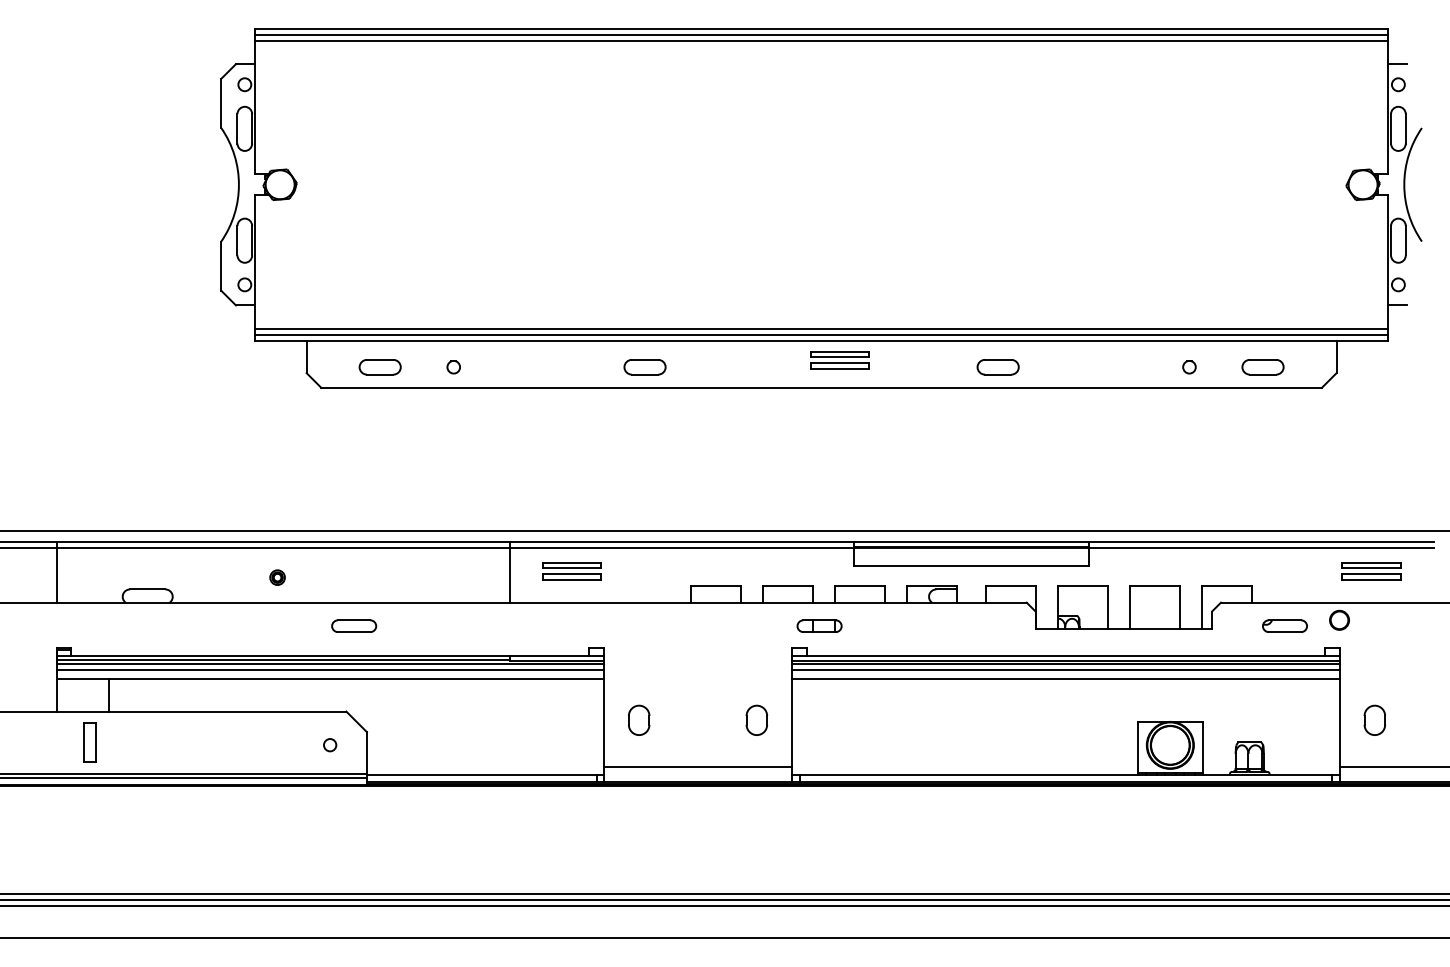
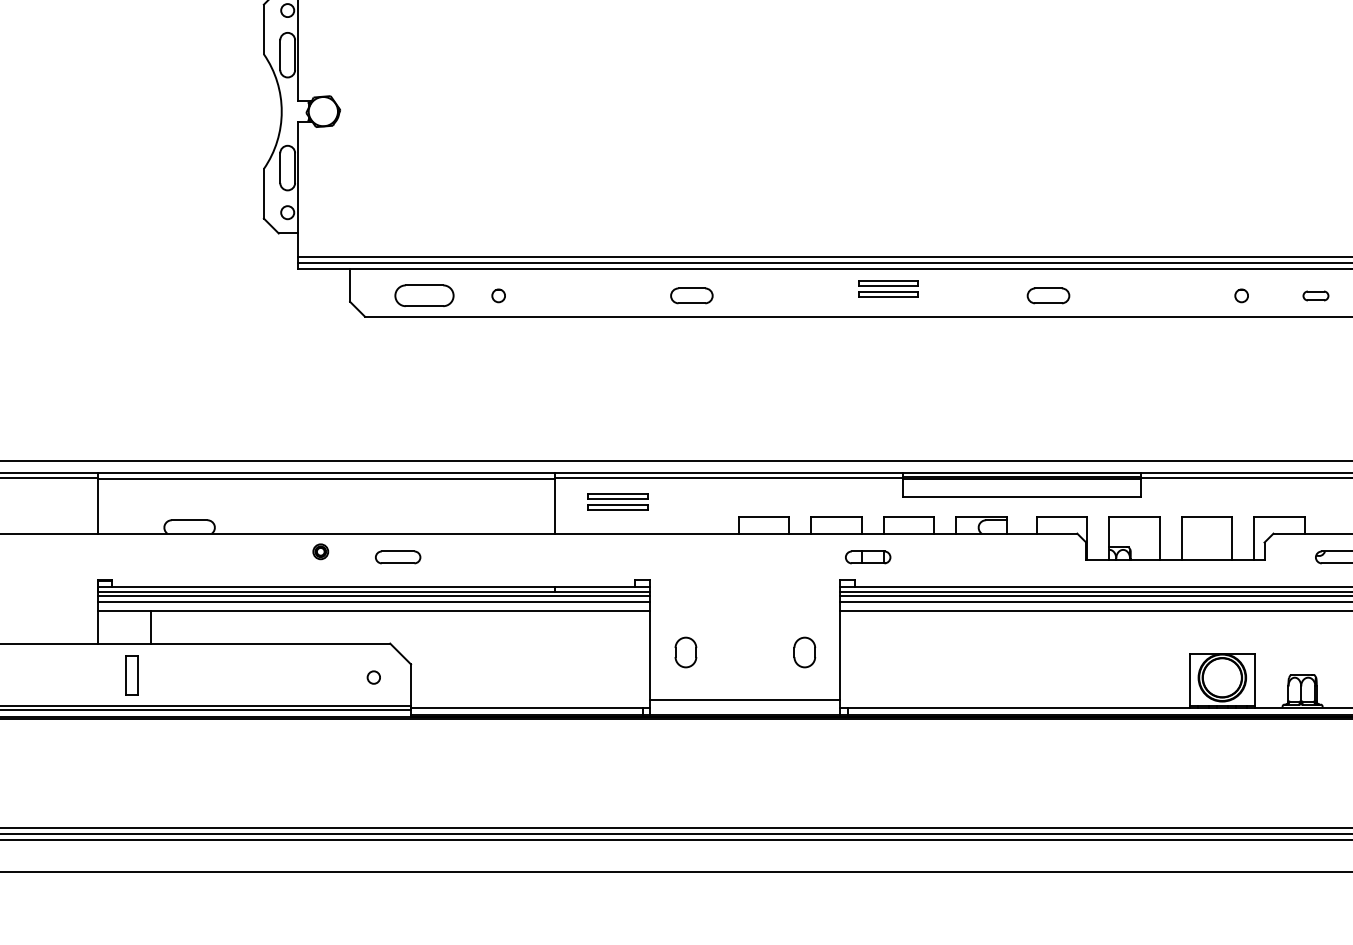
part: (379, 367) -> (423, 296), size x1.4
part: (1262, 367) -> (1315, 296), size x0.6
part: (277, 577) -> (320, 551), moved

